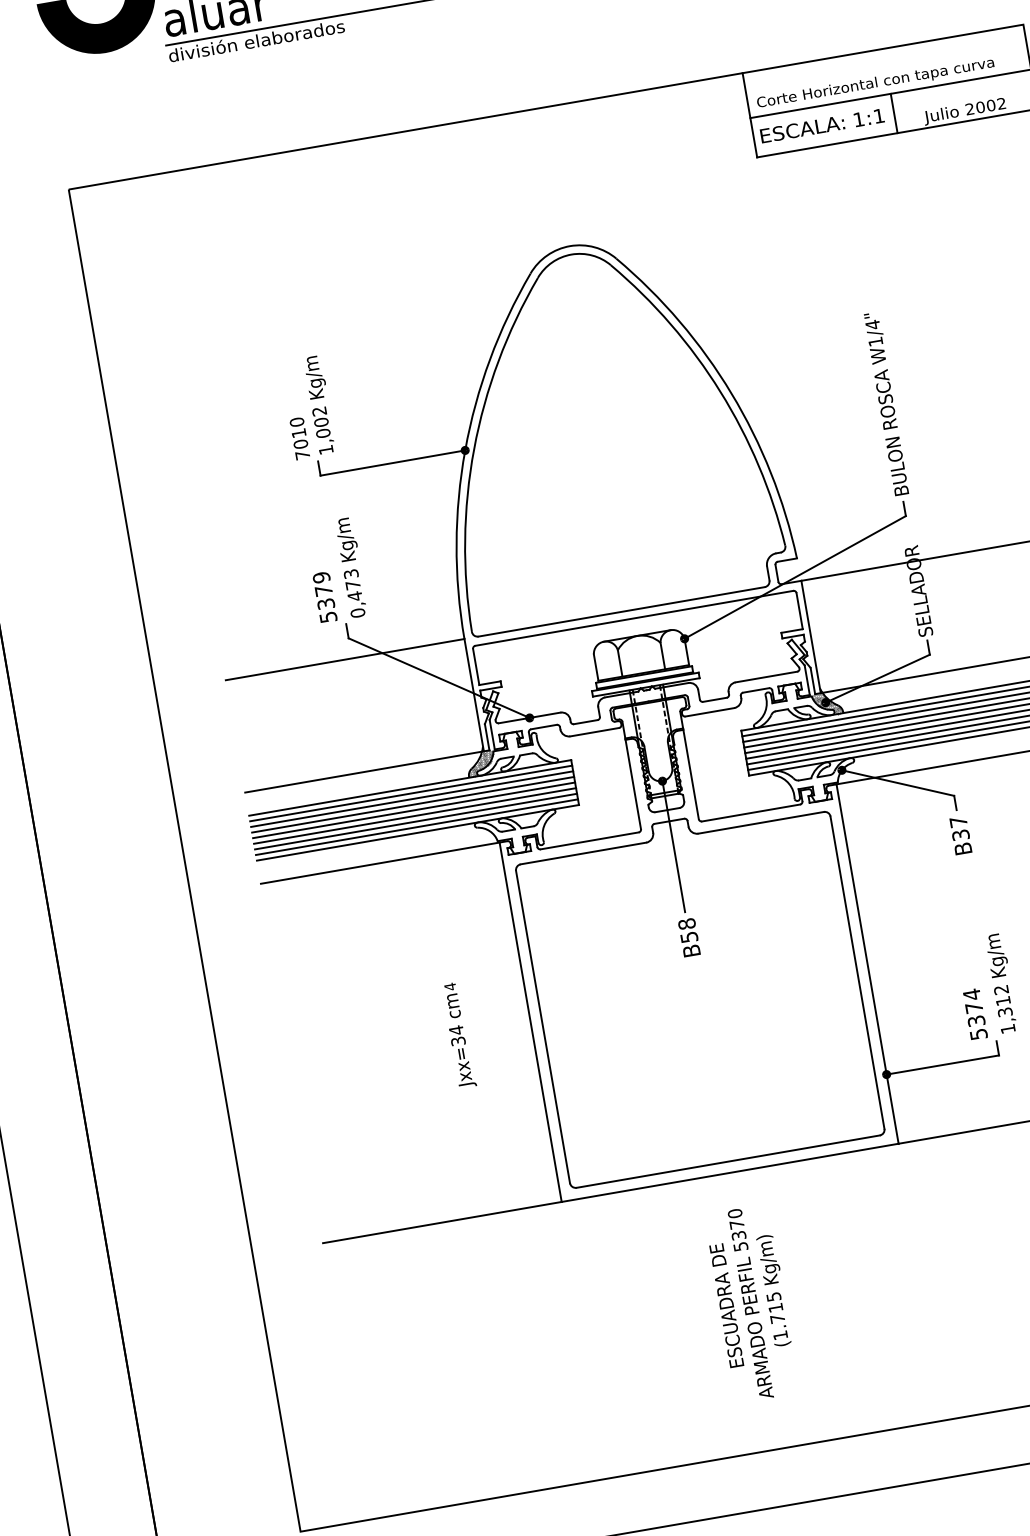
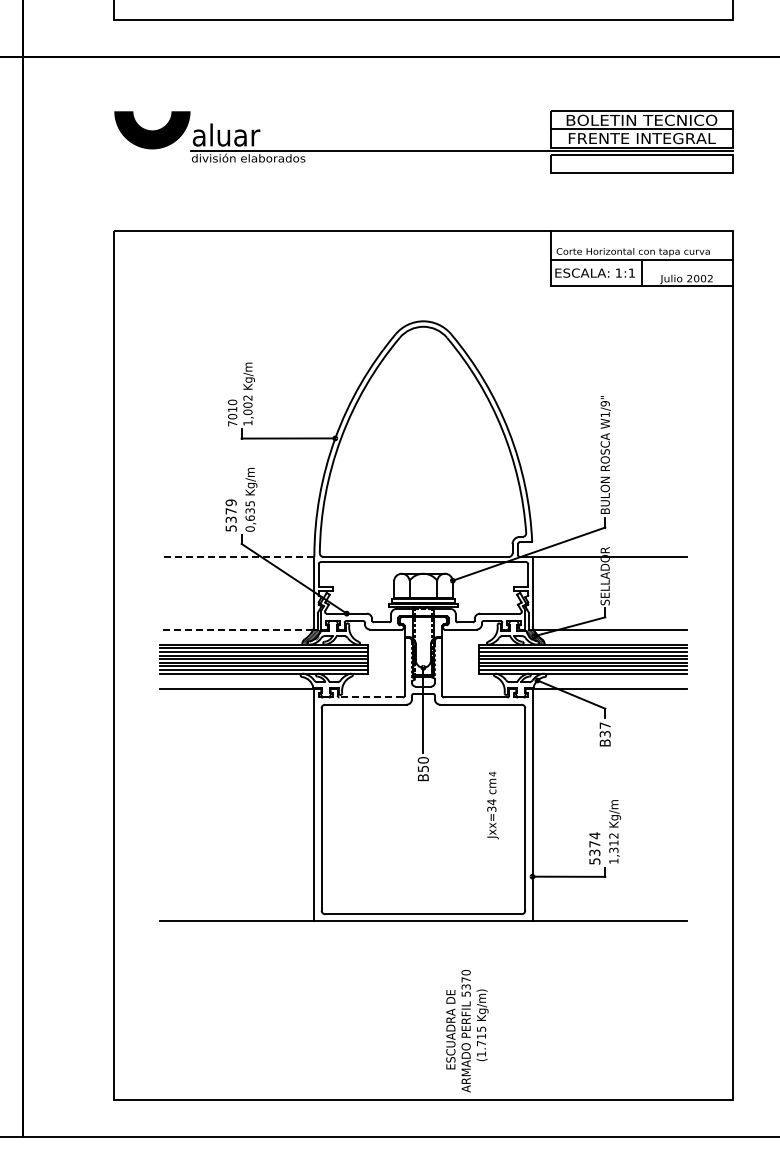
text: (871, 324) -> (604, 403), W1/4" -> W1/9"
text: (352, 586) -> (249, 511), 0,473 -> 0,635
line: (344, 659) -> (236, 556), solid -> dashed
line: (363, 771) -> (236, 629), solid -> dashed
line: (590, 840) -> (371, 697), solid -> dashed
text: (687, 924) -> (423, 760), B58 -> B50
text: (458, 1035) -> (492, 805), moved
text: (752, 1304) -> (467, 1031), moved

